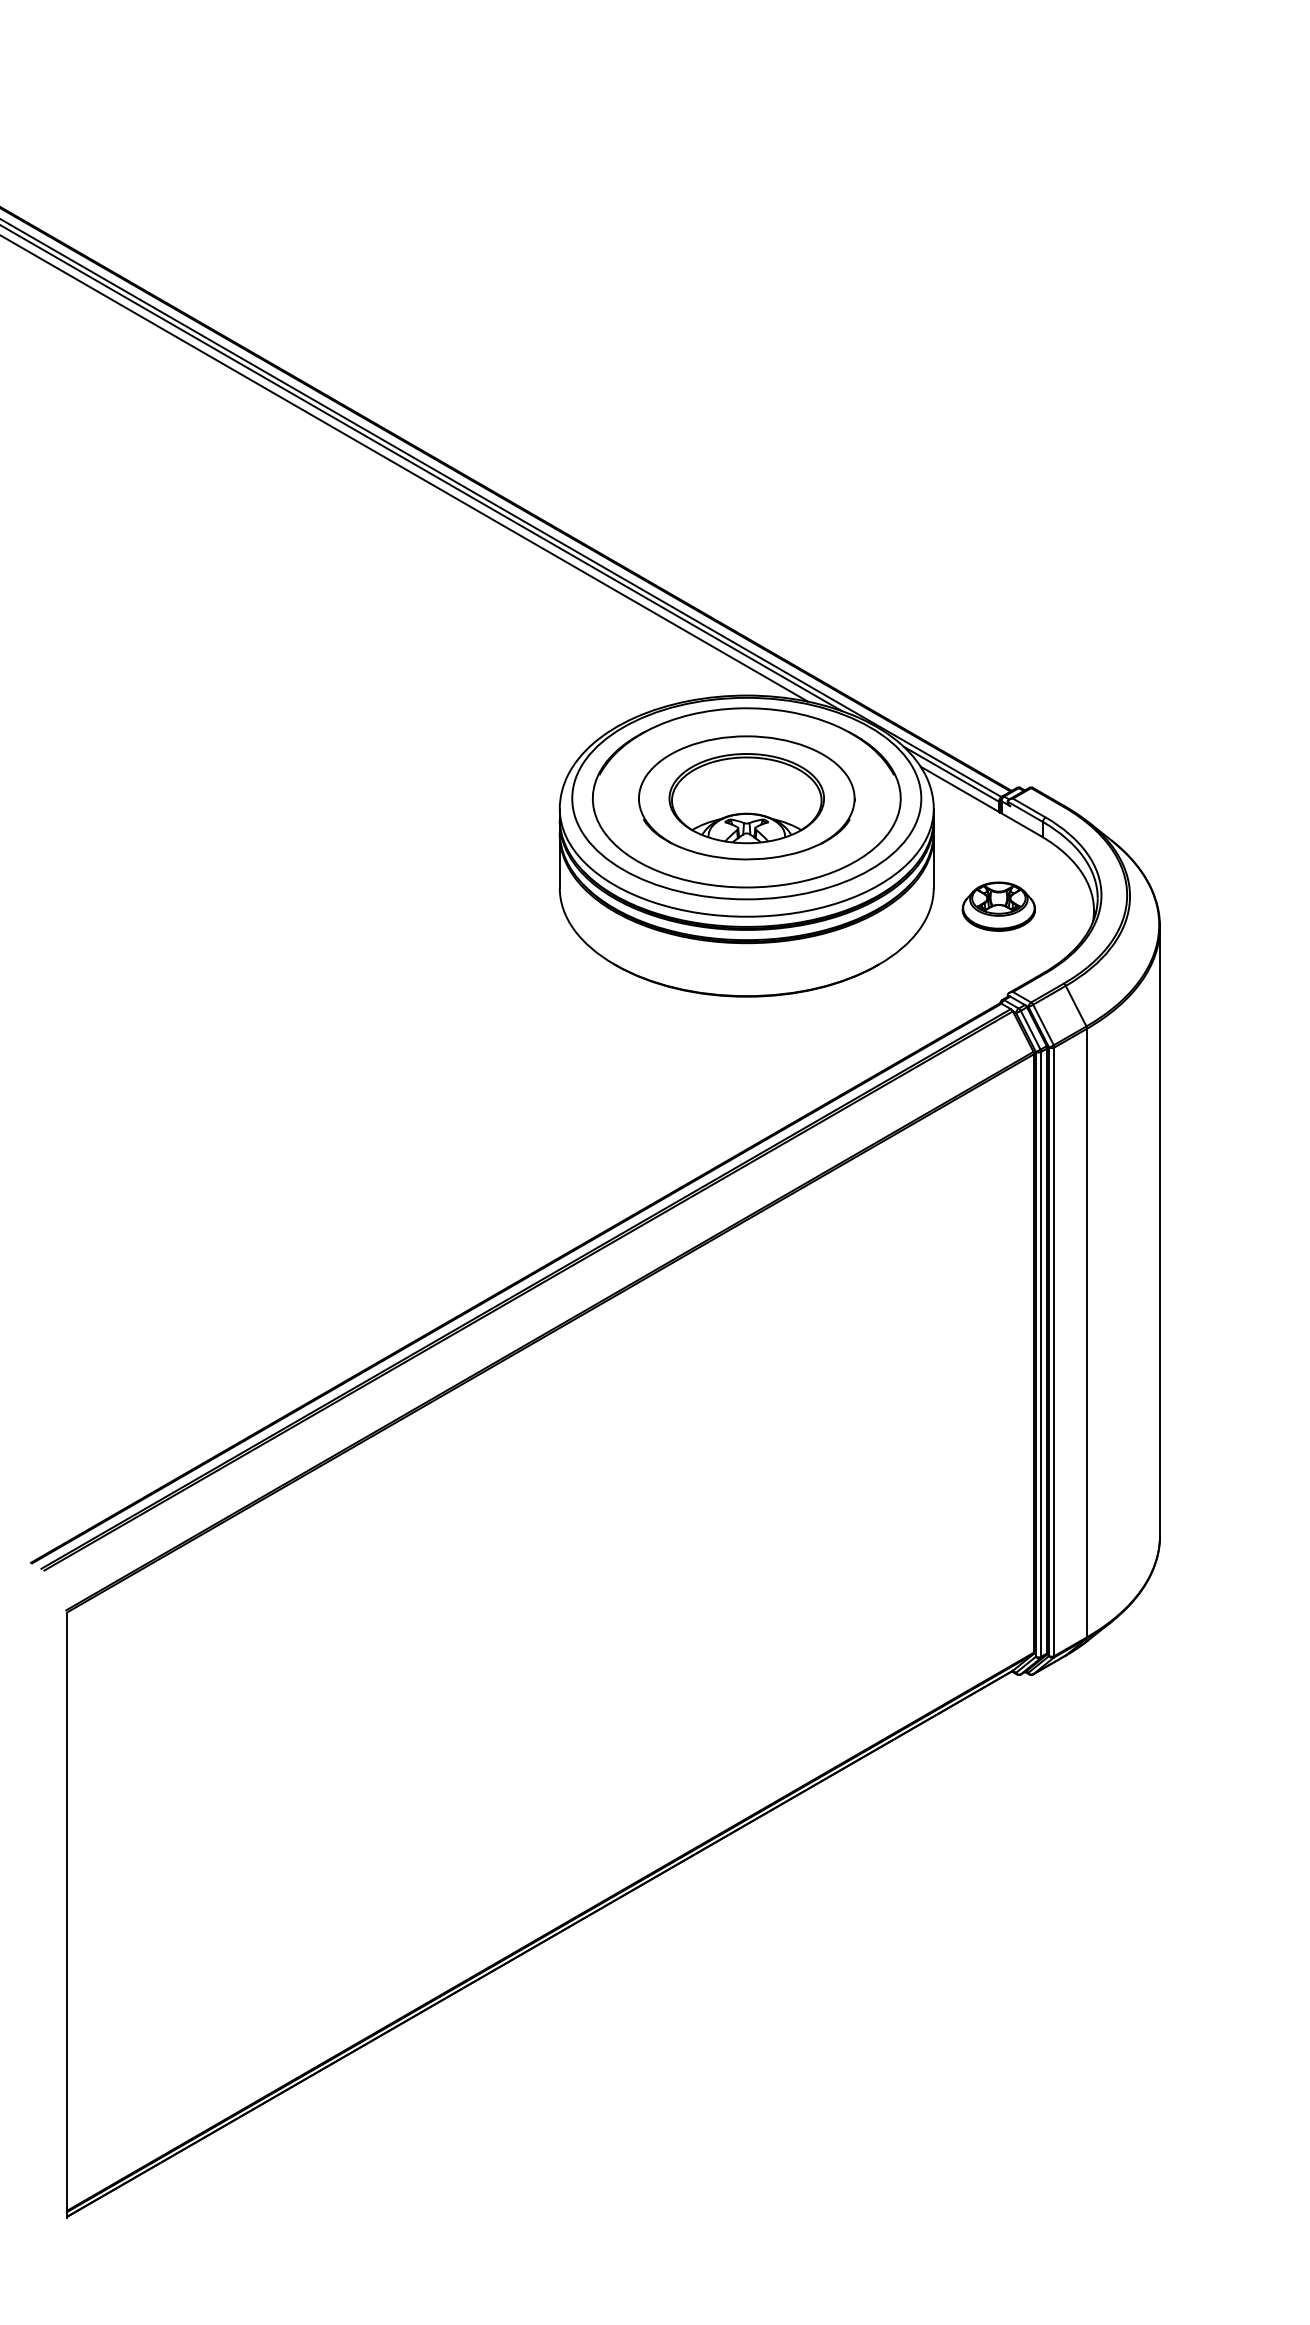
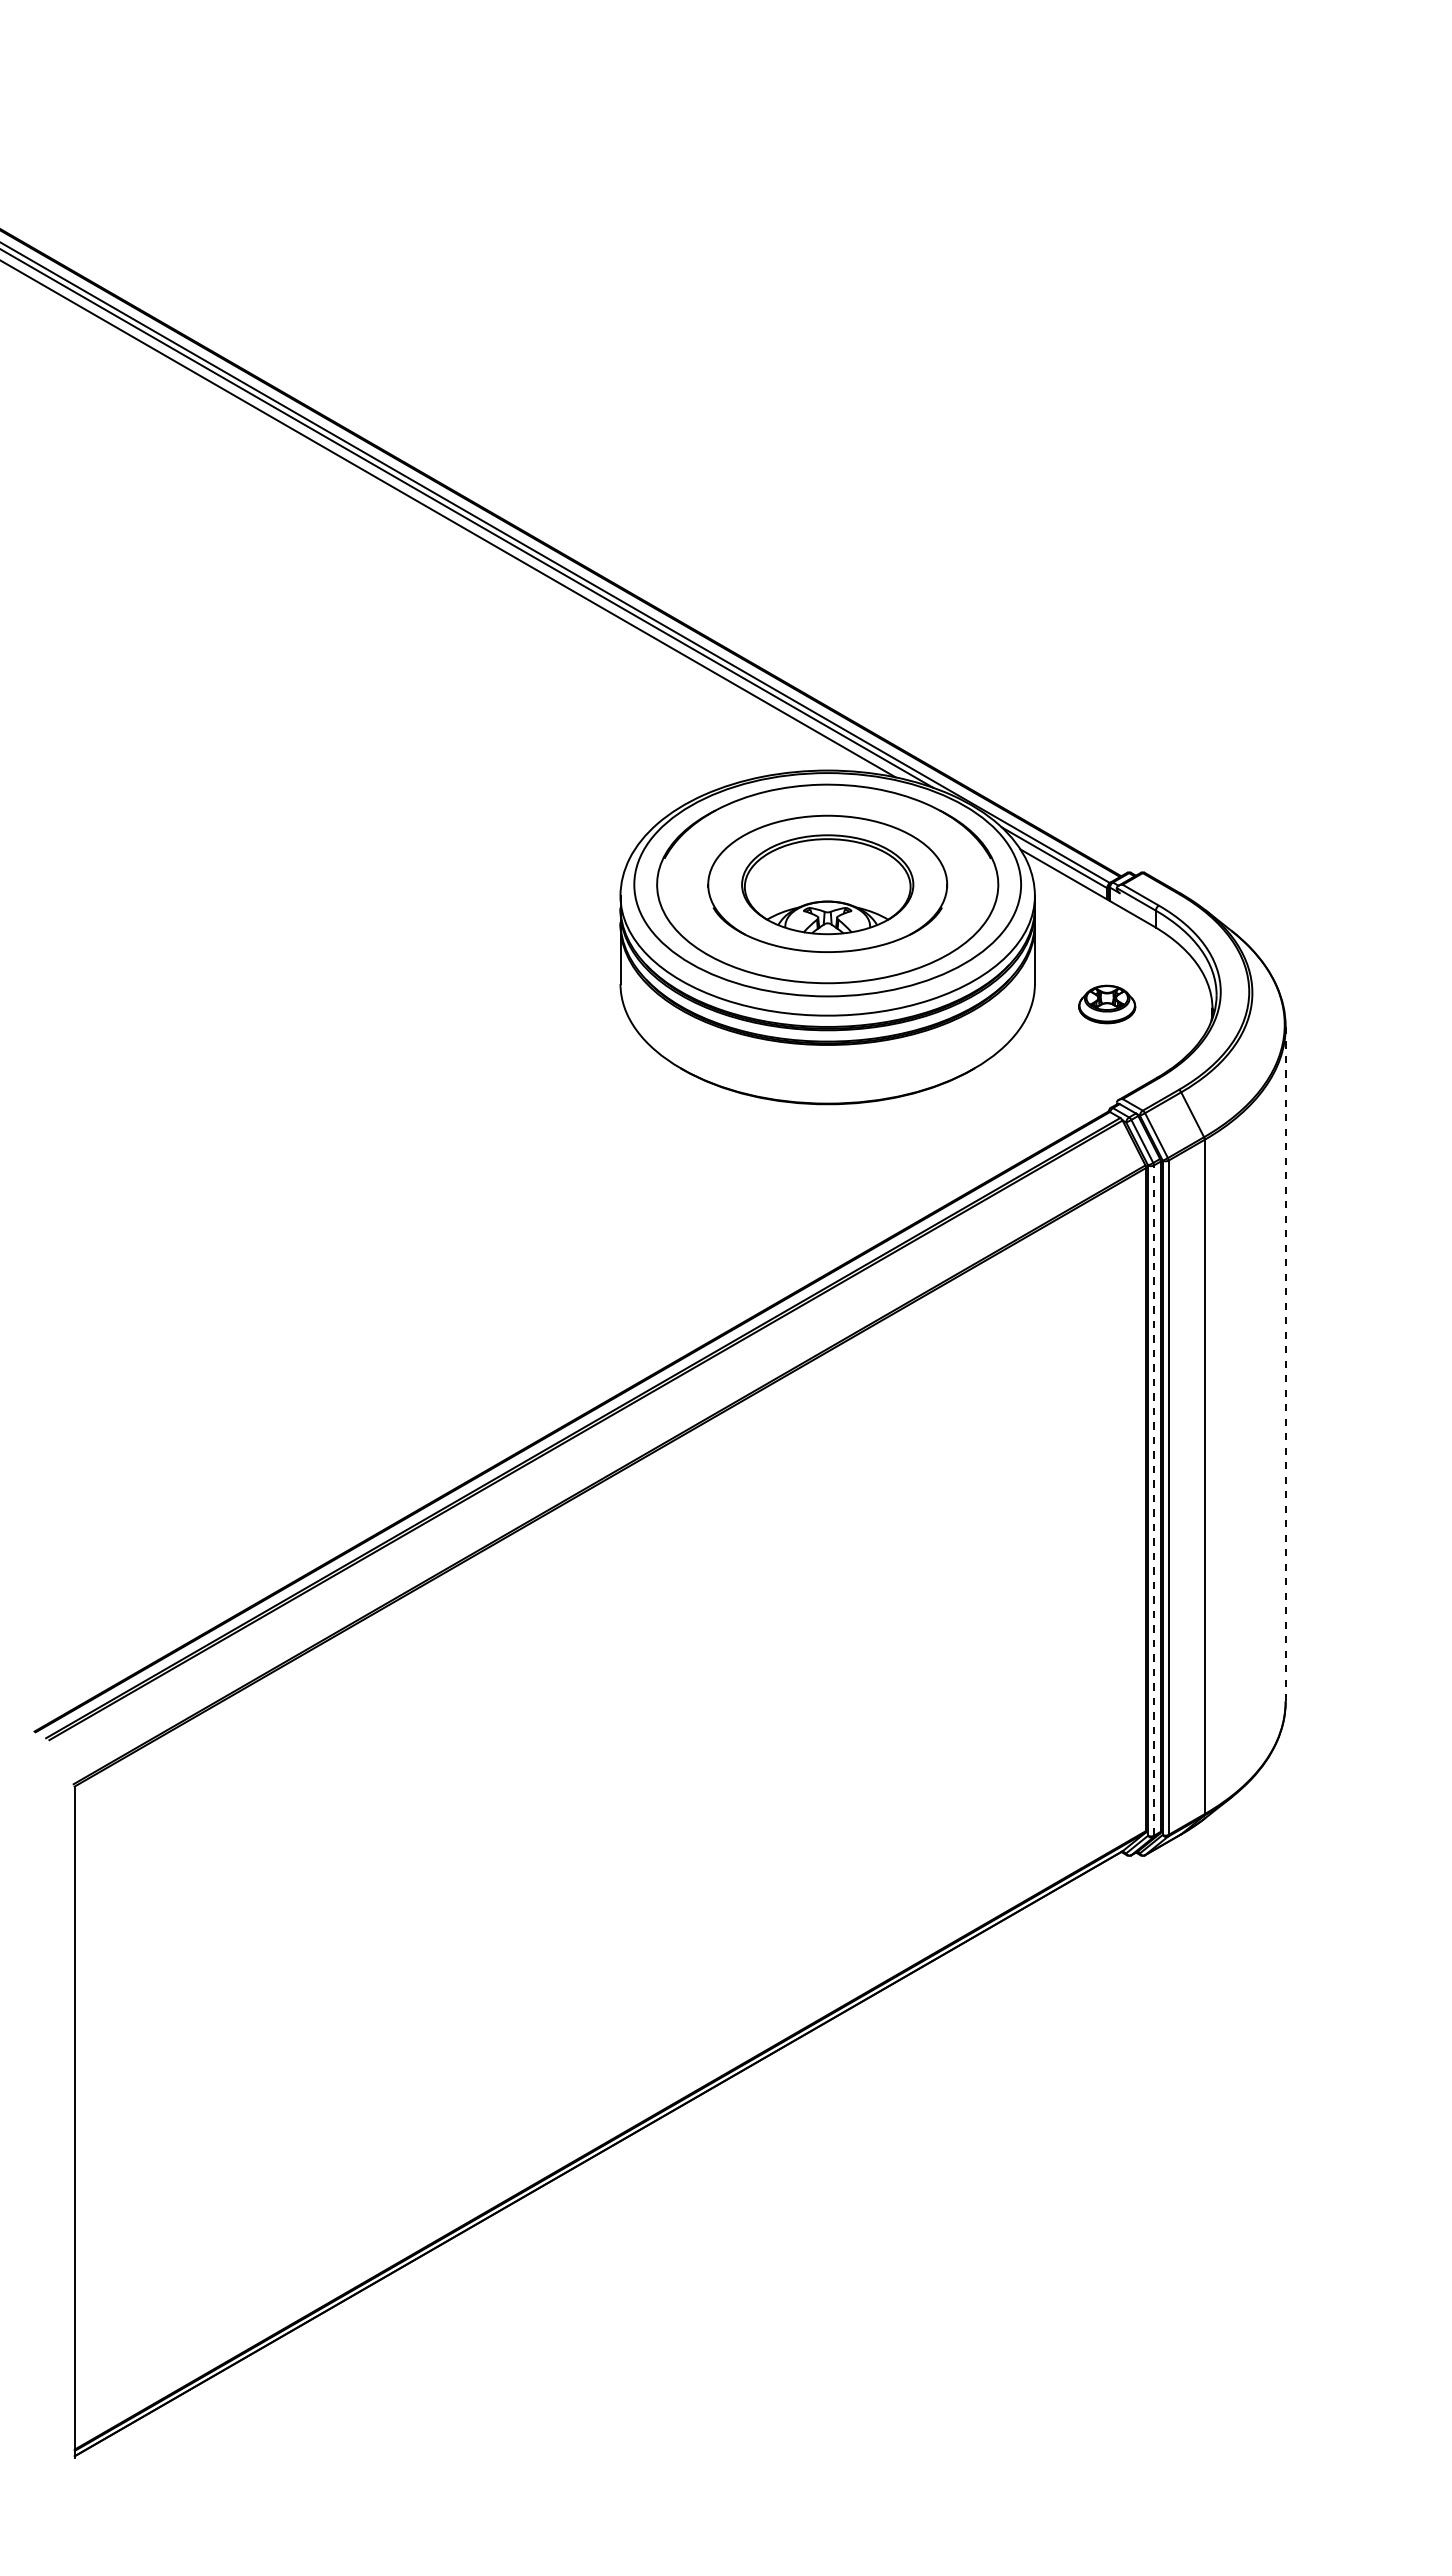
part: (999, 906) -> (1107, 1004), size x0.7
line: (1159, 1231) -> (1285, 1364), solid -> dashed
line: (1040, 1354) -> (1153, 1500), solid -> dashed

